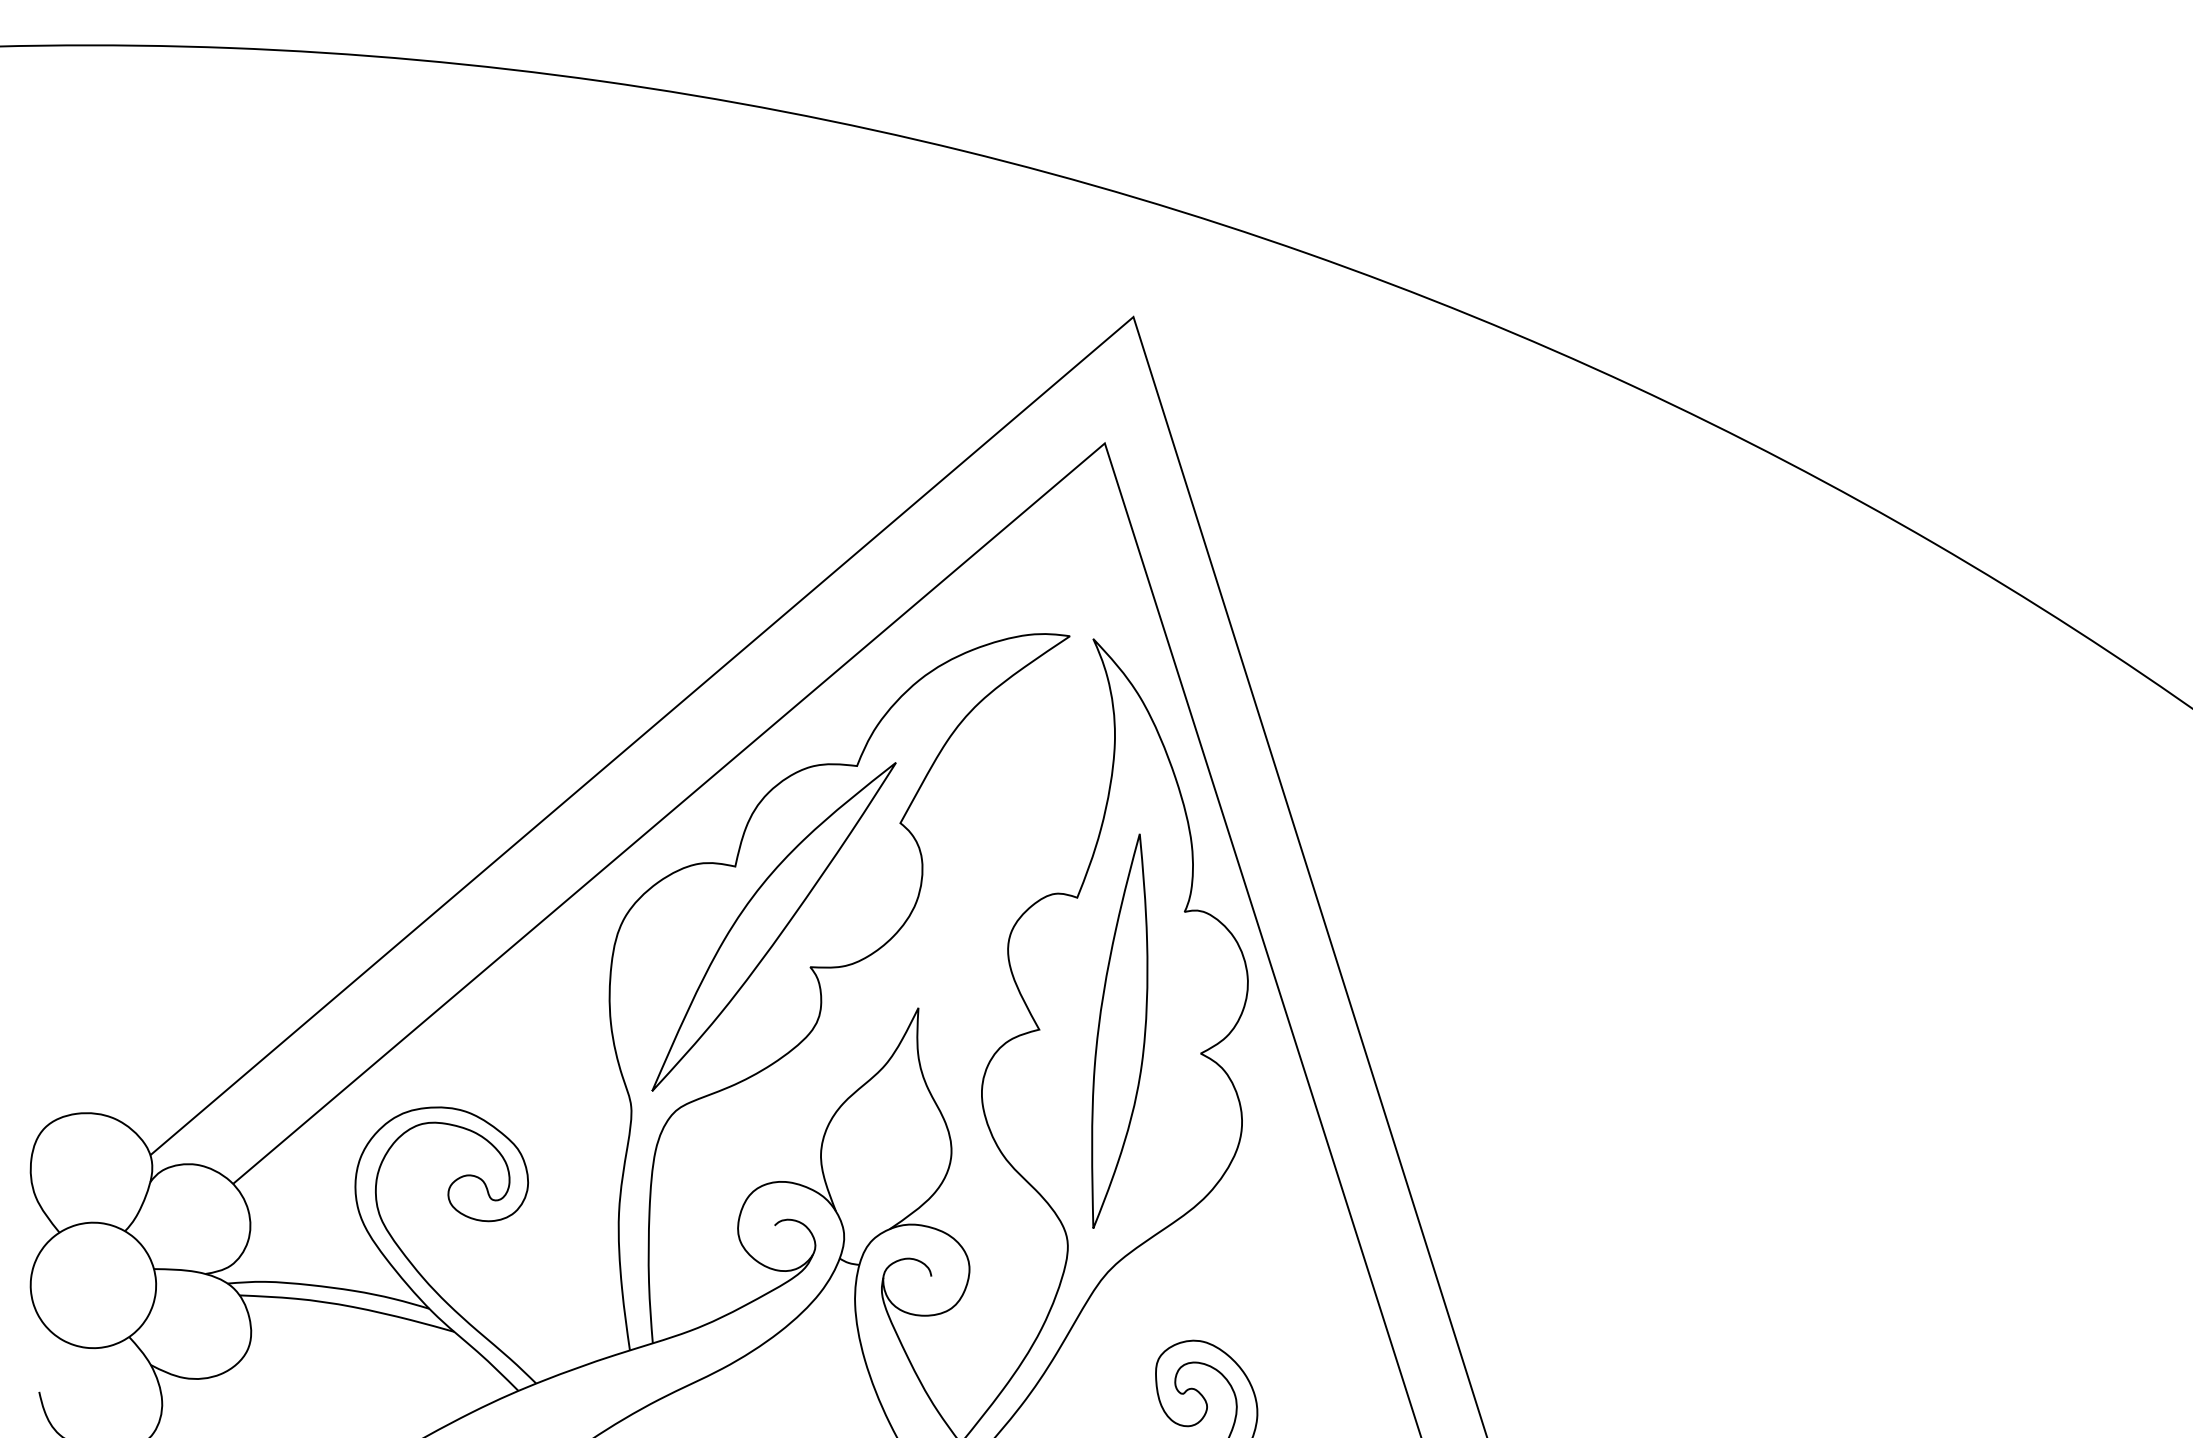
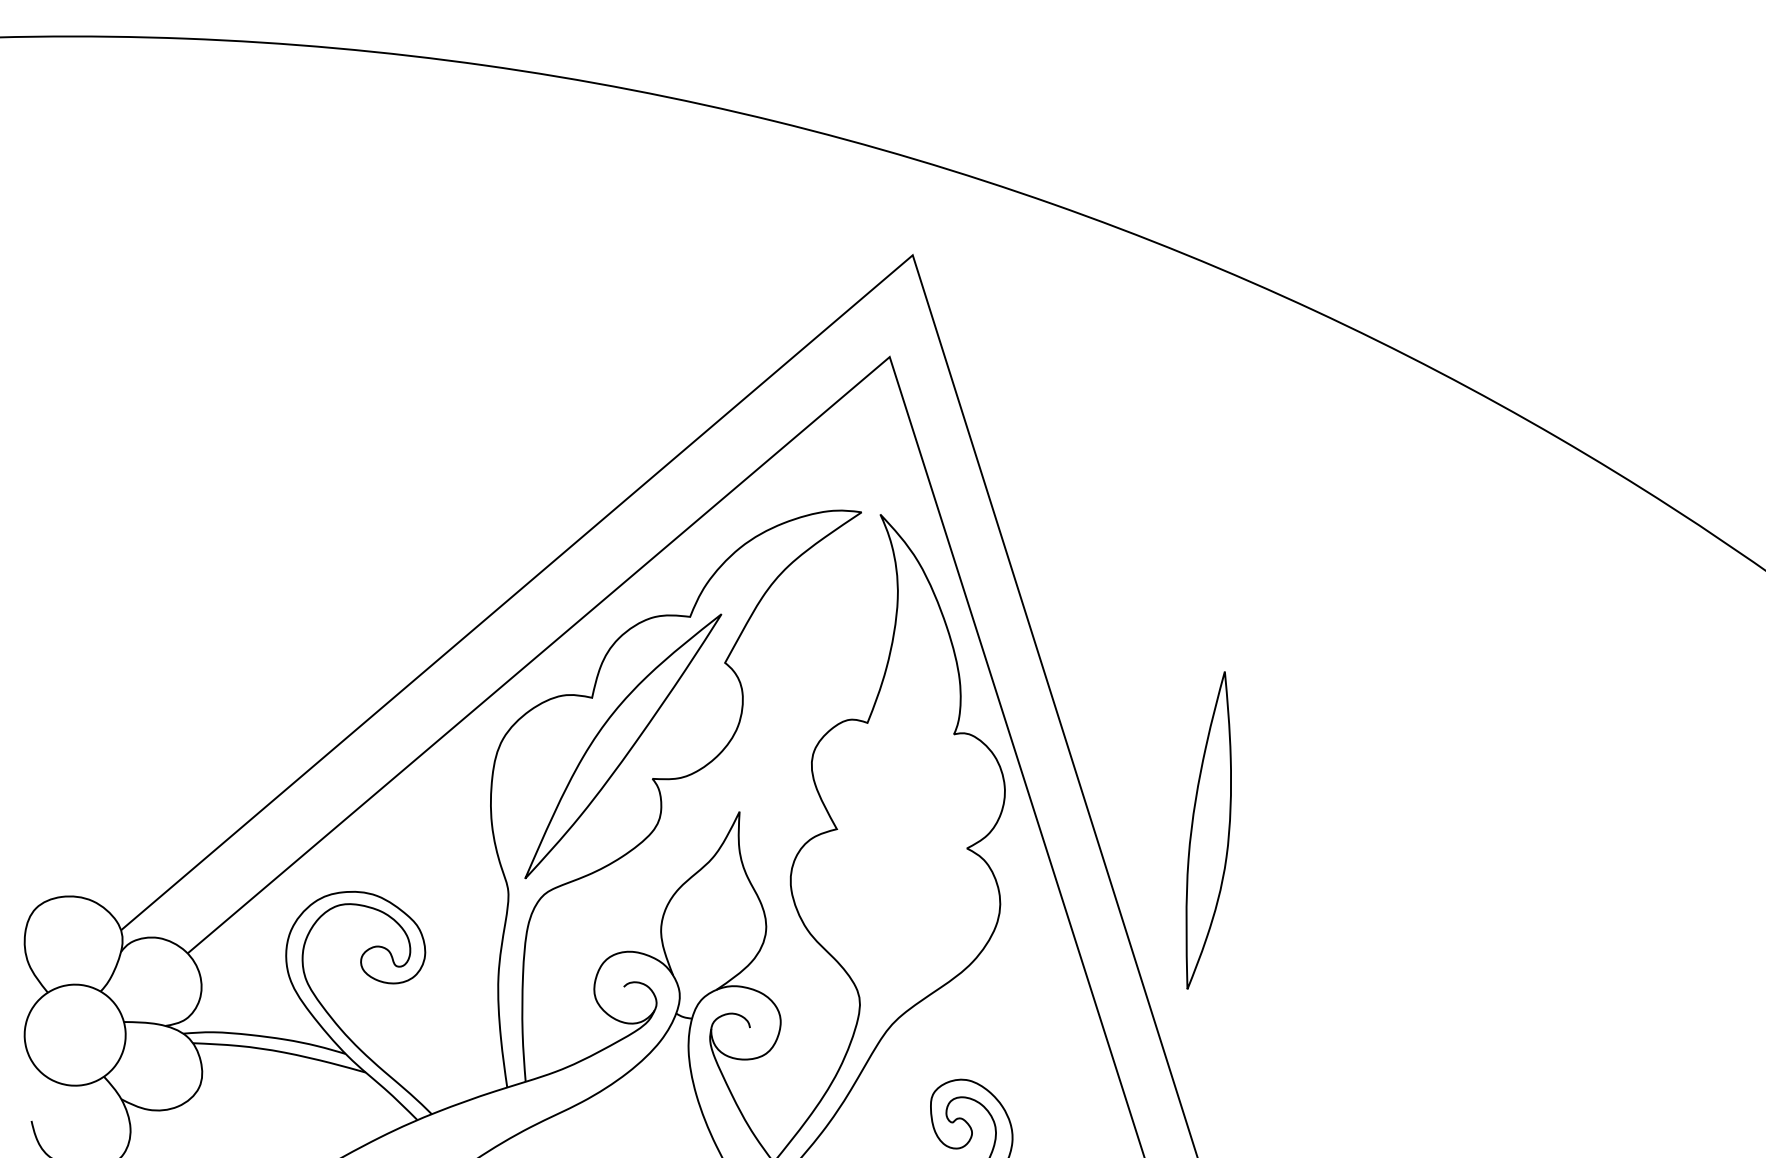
part: (1119, 1031) -> (1208, 830), moved

